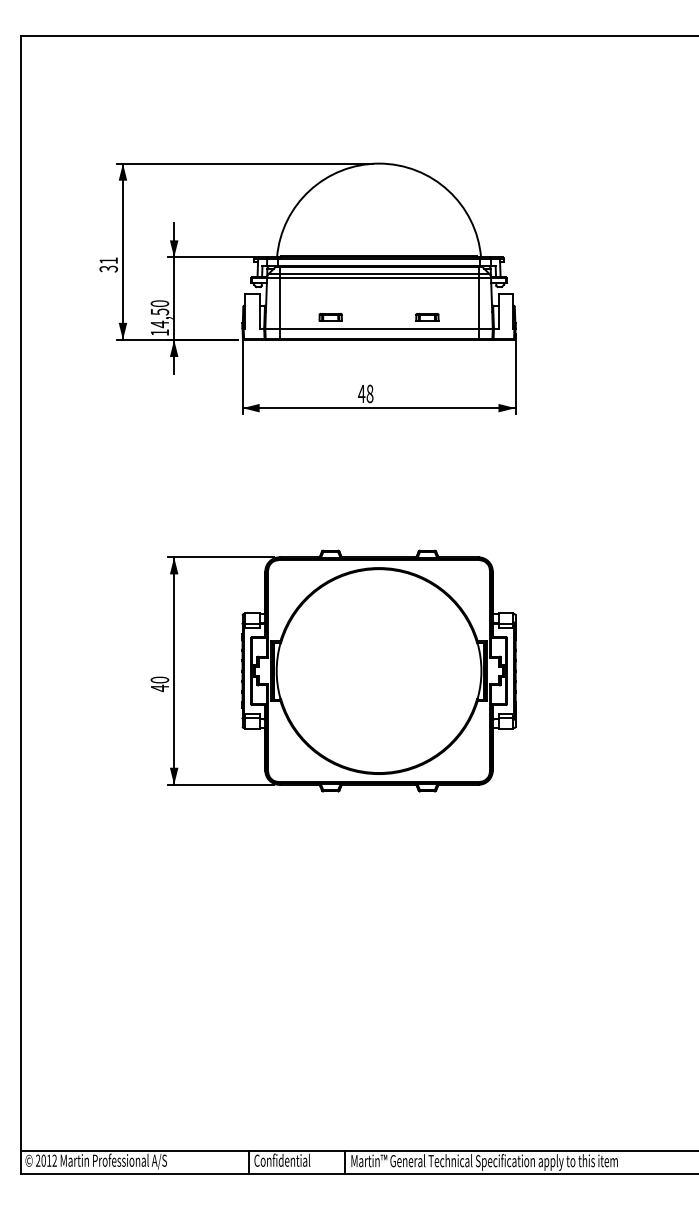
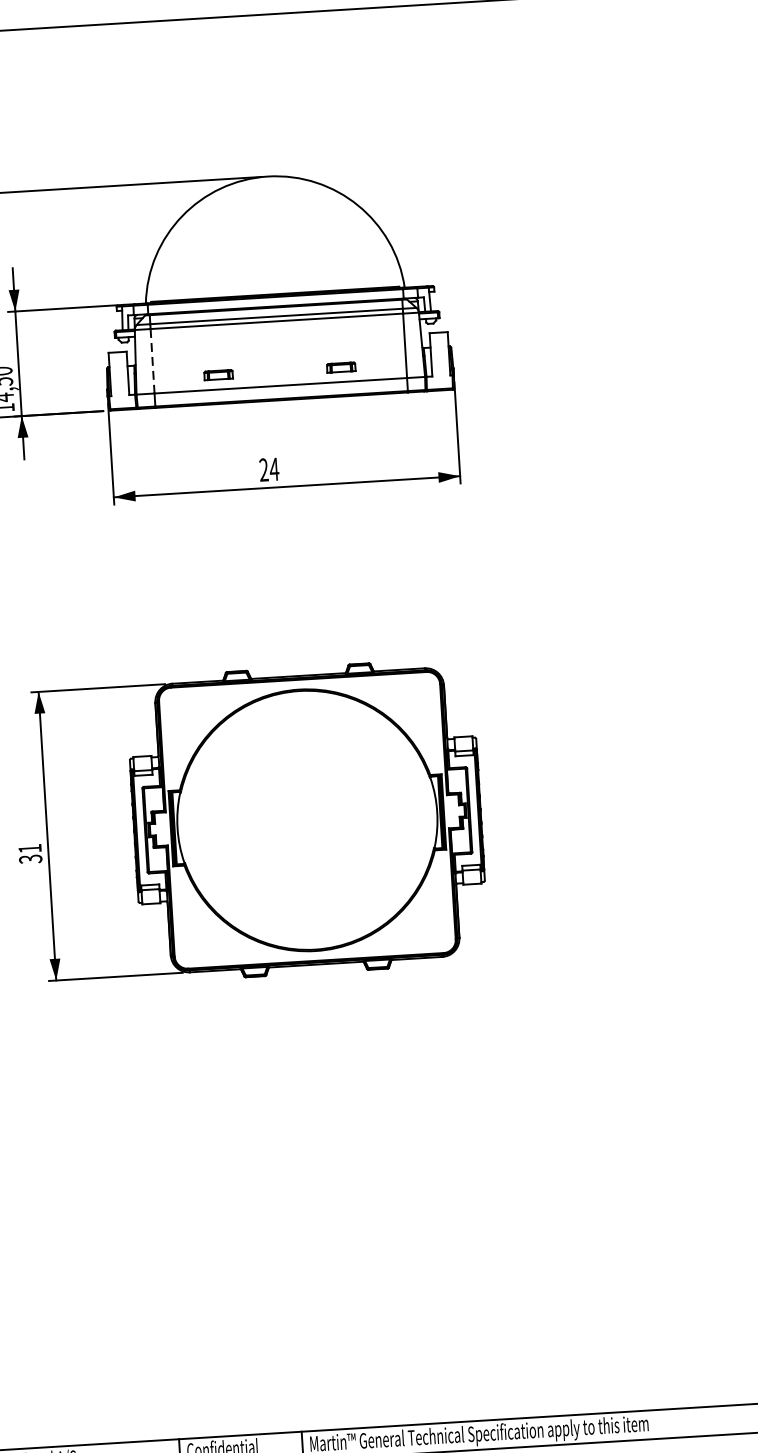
line: (279, 303) -> (152, 361), solid -> dashed
text: (365, 393) -> (268, 469), 48 -> 24
text: (159, 684) -> (29, 854), 40 -> 31

